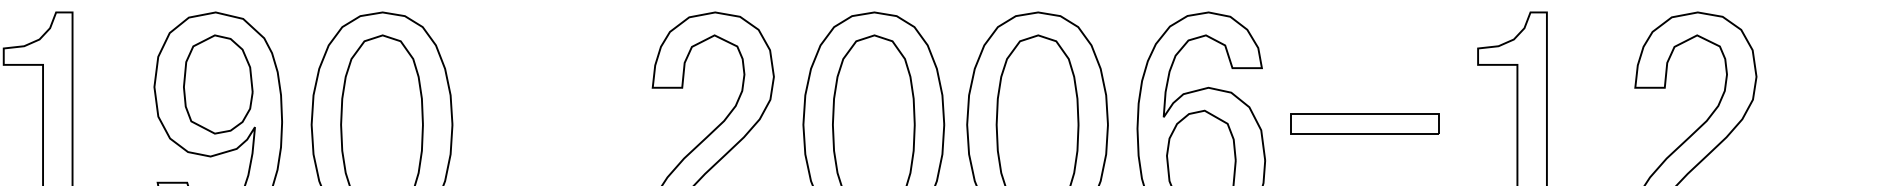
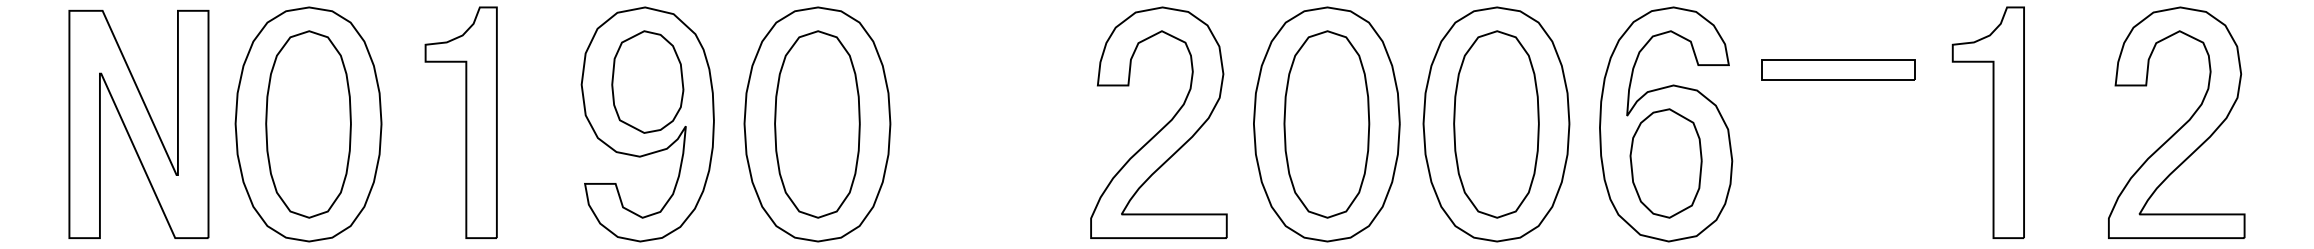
part: (1364, 123) -> (1838, 69), moved

